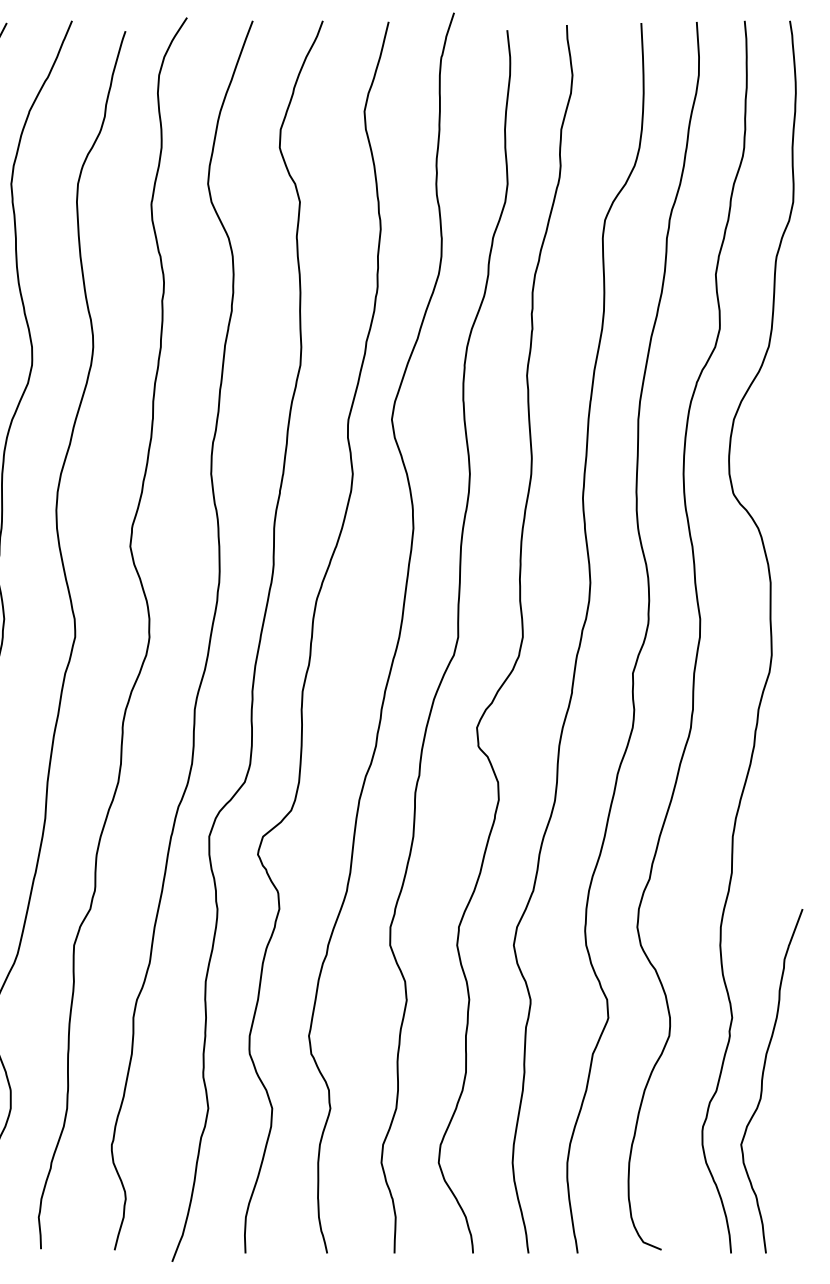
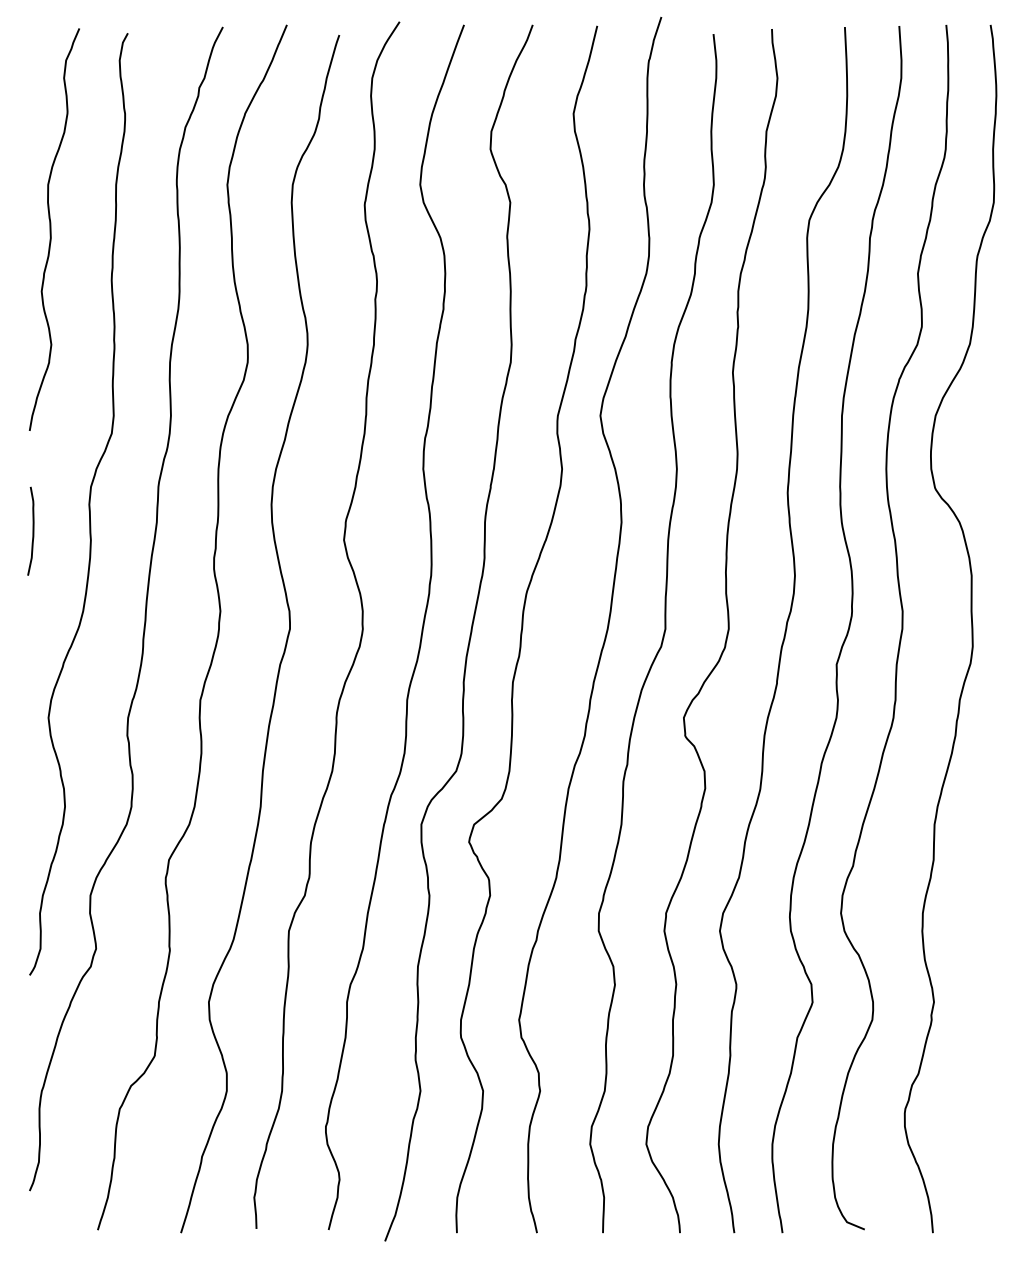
curve: (763, 1081) -> (964, 1064), removed

